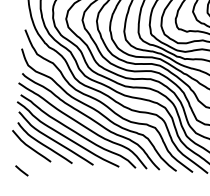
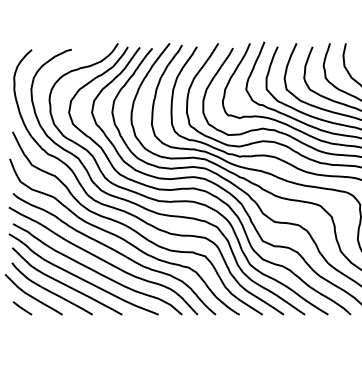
line: (21, 170) -> (22, 308), moved

